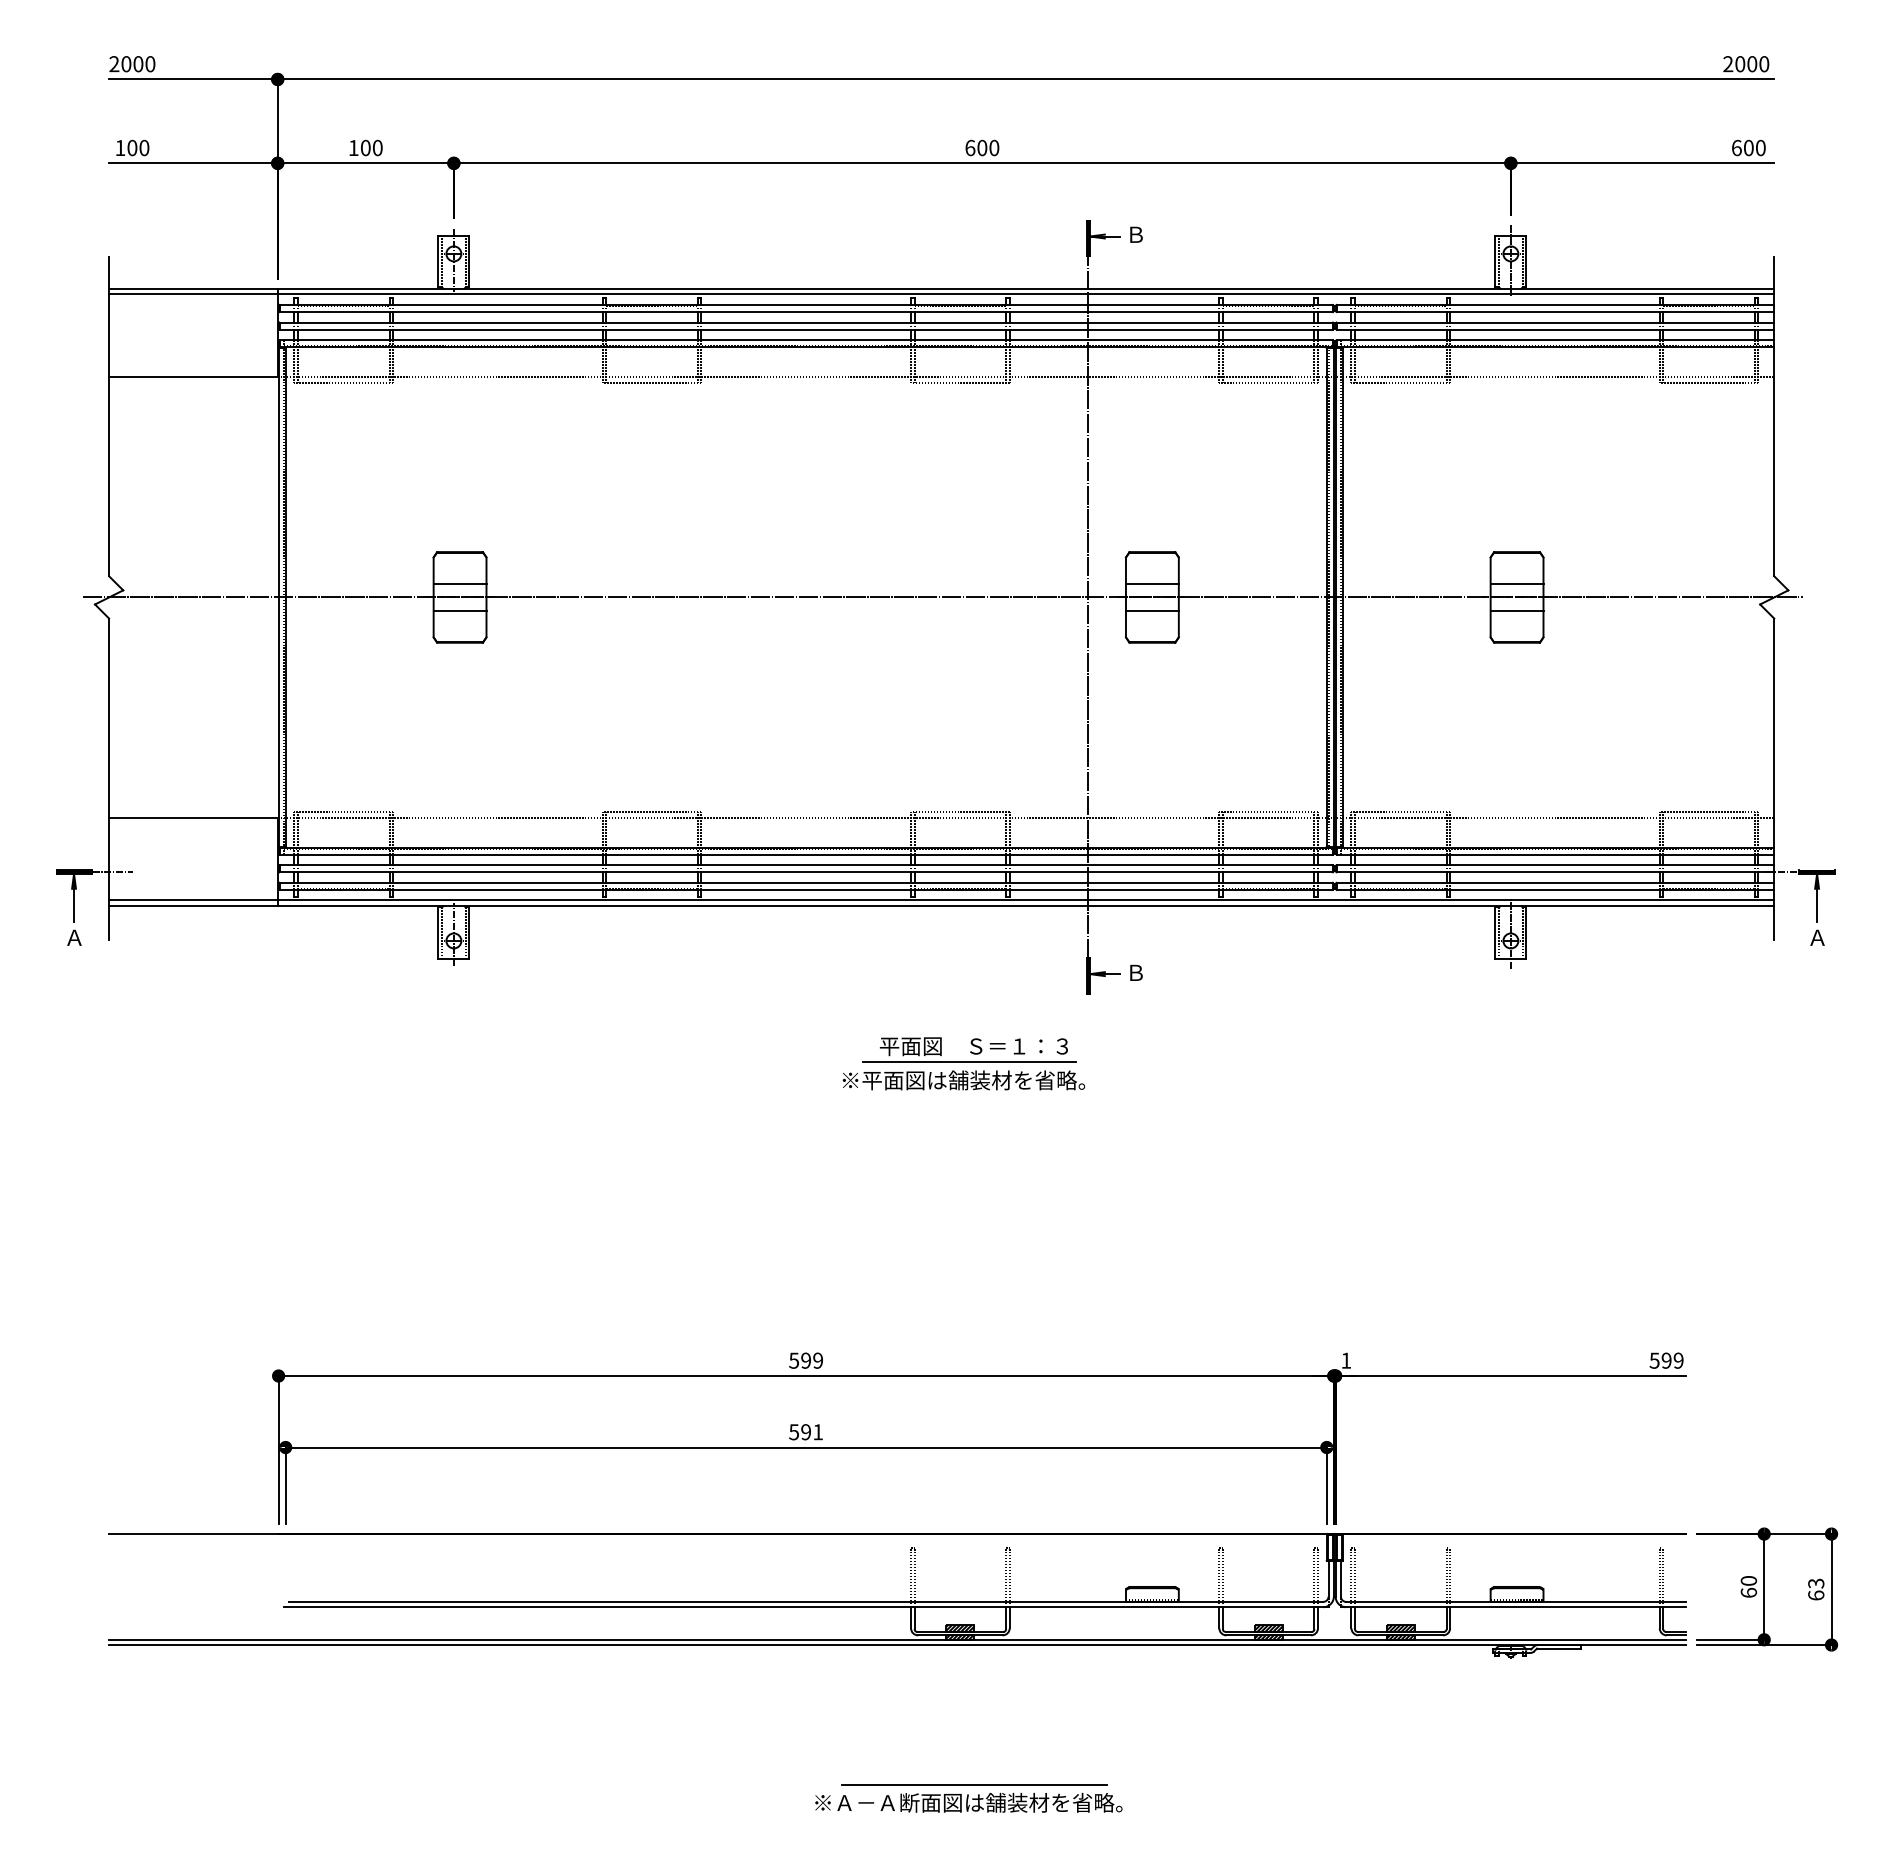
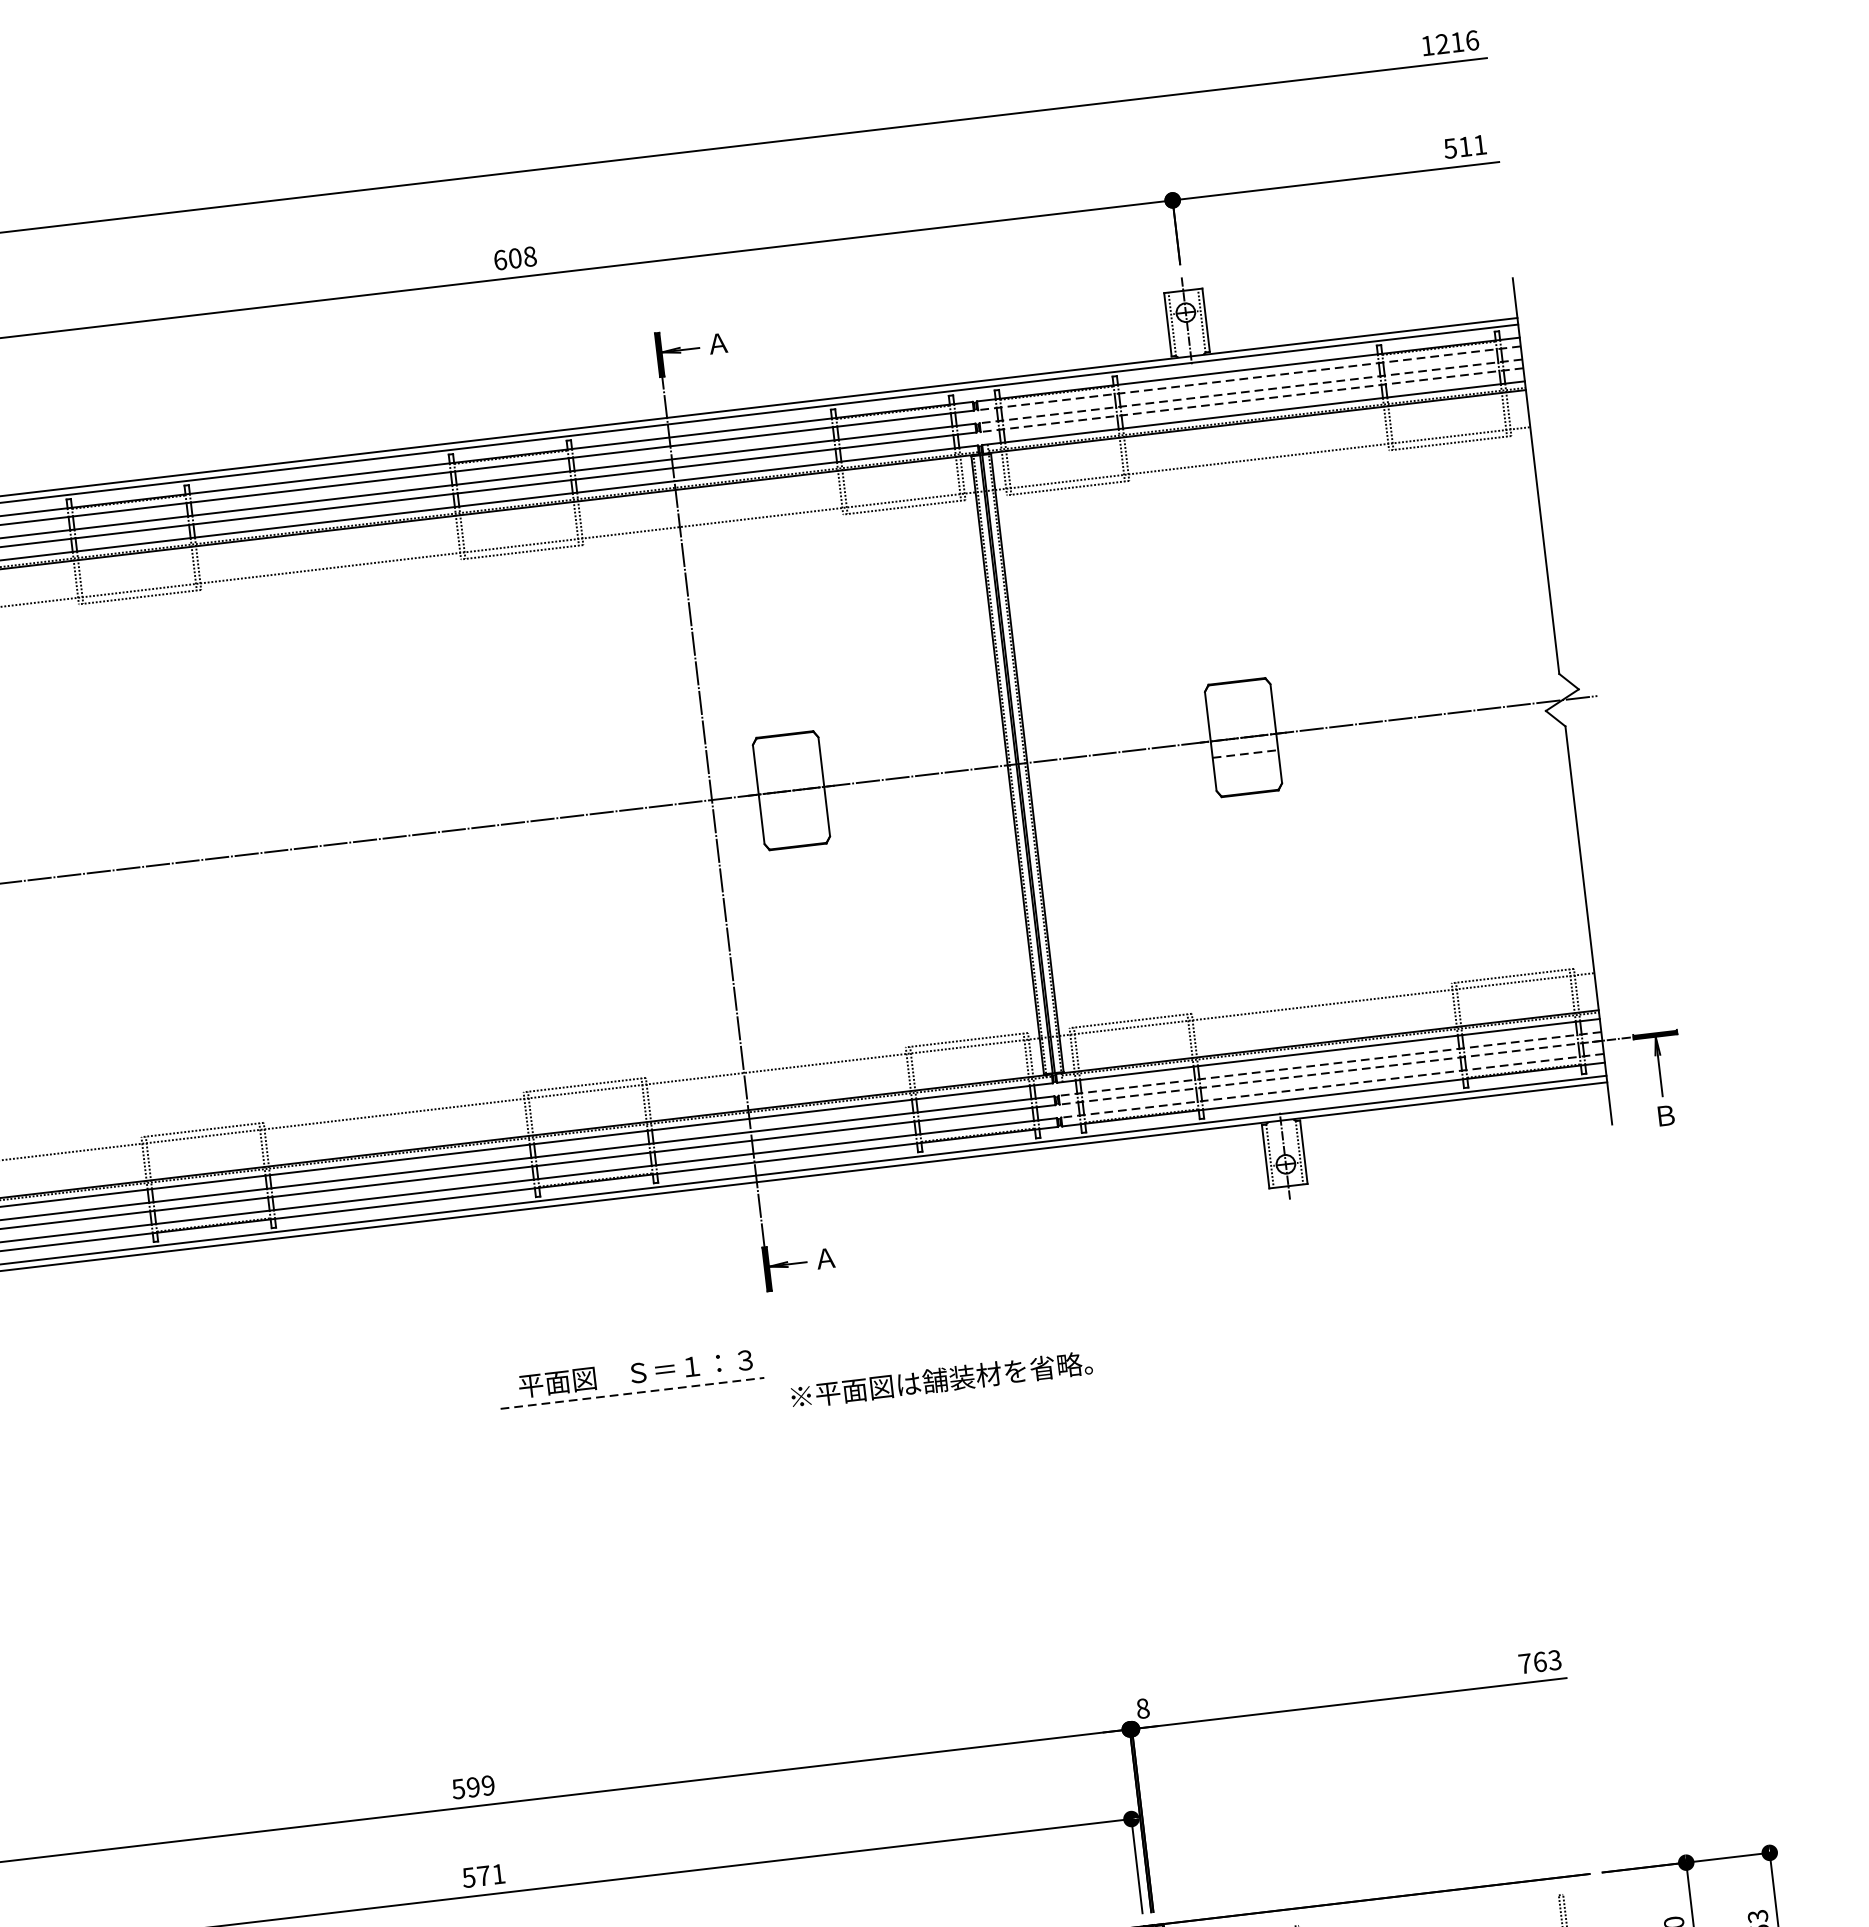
text: (1746, 64) -> (1450, 43), 2000 -> 1216
text: (994, 147) -> (530, 255), 600 -> 608
text: (1748, 147) -> (1464, 146), 600 -> 511
text: (1135, 234) -> (717, 343), Ｂ -> Ａ
line: (1555, 312) -> (1249, 378), solid -> dashed
line: (1555, 322) -> (1251, 391), solid -> dashed
line: (1555, 329) -> (1252, 399), solid -> dashed
line: (1151, 584) -> (788, 774), removed
line: (1516, 584) -> (1240, 721), removed
line: (1151, 610) -> (792, 807), removed
line: (1517, 610) -> (1245, 753), solid -> dashed
line: (1555, 865) -> (1330, 1064), solid -> dashed
line: (1555, 872) -> (1331, 1072), solid -> dashed
line: (1555, 882) -> (1332, 1085), solid -> dashed
text: (1817, 937) -> (1665, 1115), Ａ -> Ｂ
text: (1135, 972) -> (825, 1258), Ｂ -> Ａ
line: (970, 1062) -> (633, 1393), solid -> dashed
text: (963, 1080) -> (941, 1380), moved
text: (1346, 1360) -> (1143, 1708), 1 -> 8
text: (1666, 1360) -> (1539, 1661), 599 -> 763
text: (806, 1432) -> (484, 1876), 591 -> 571

